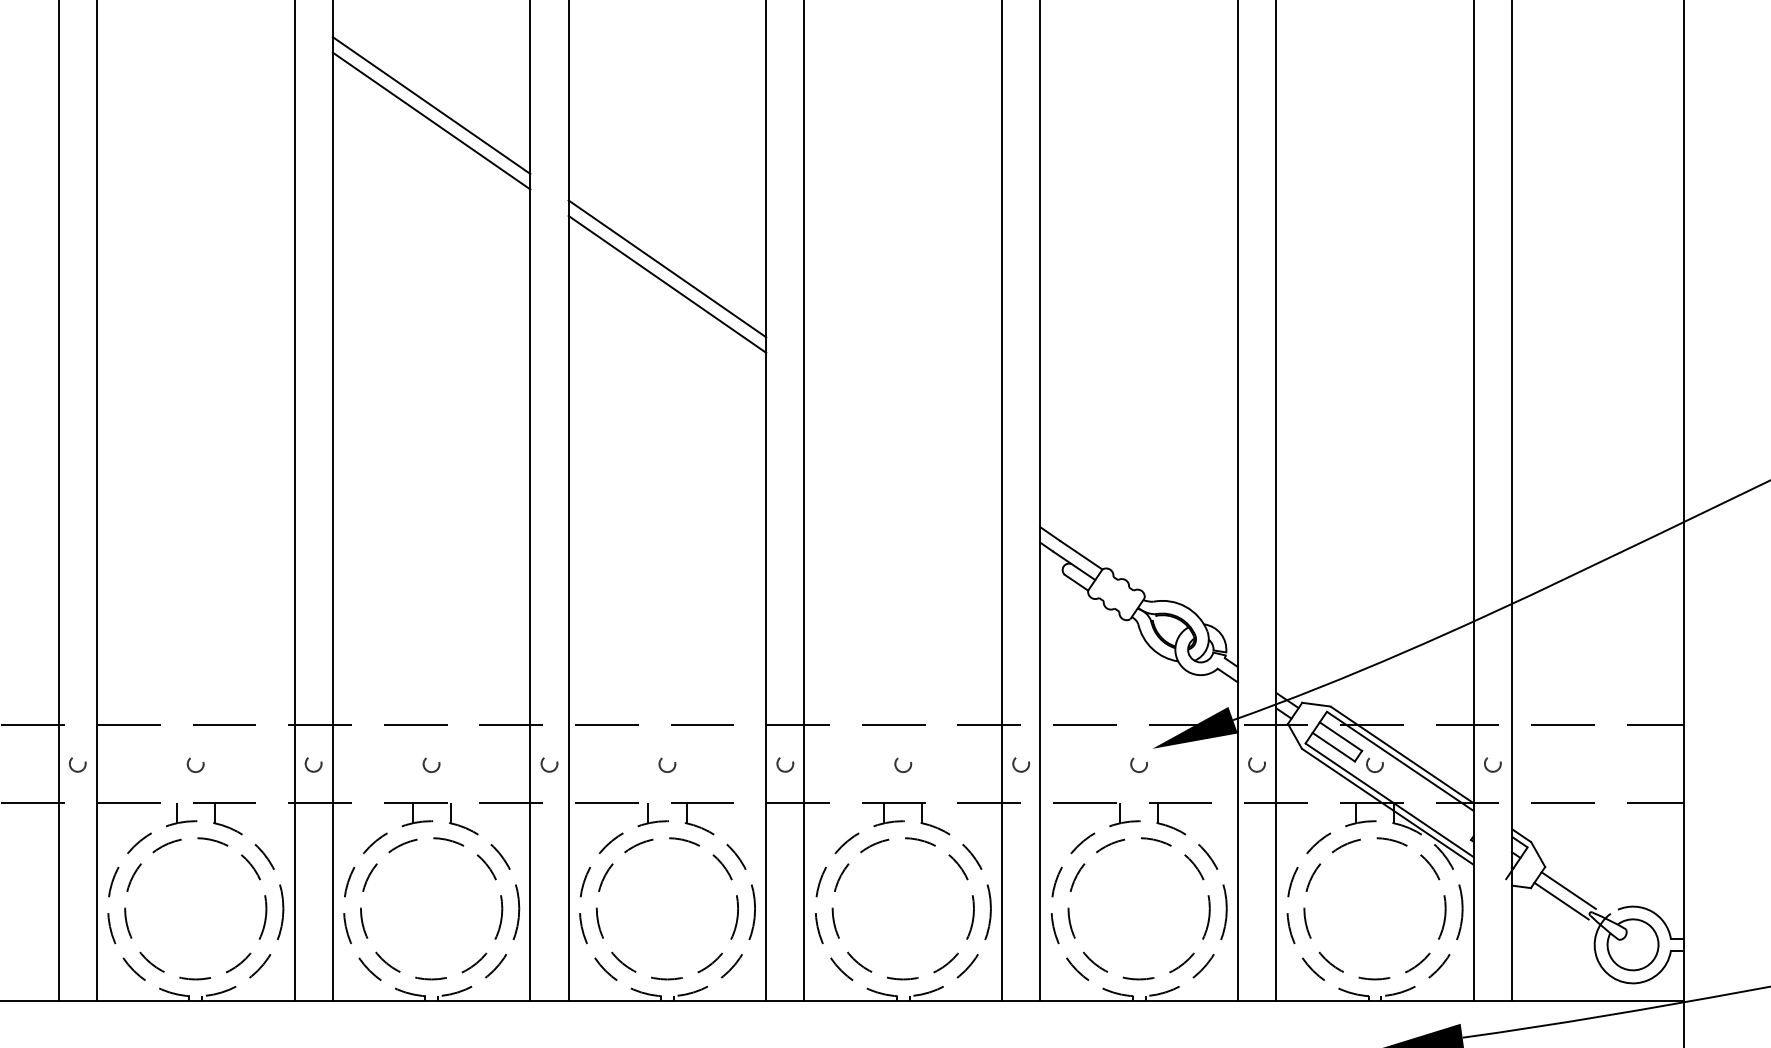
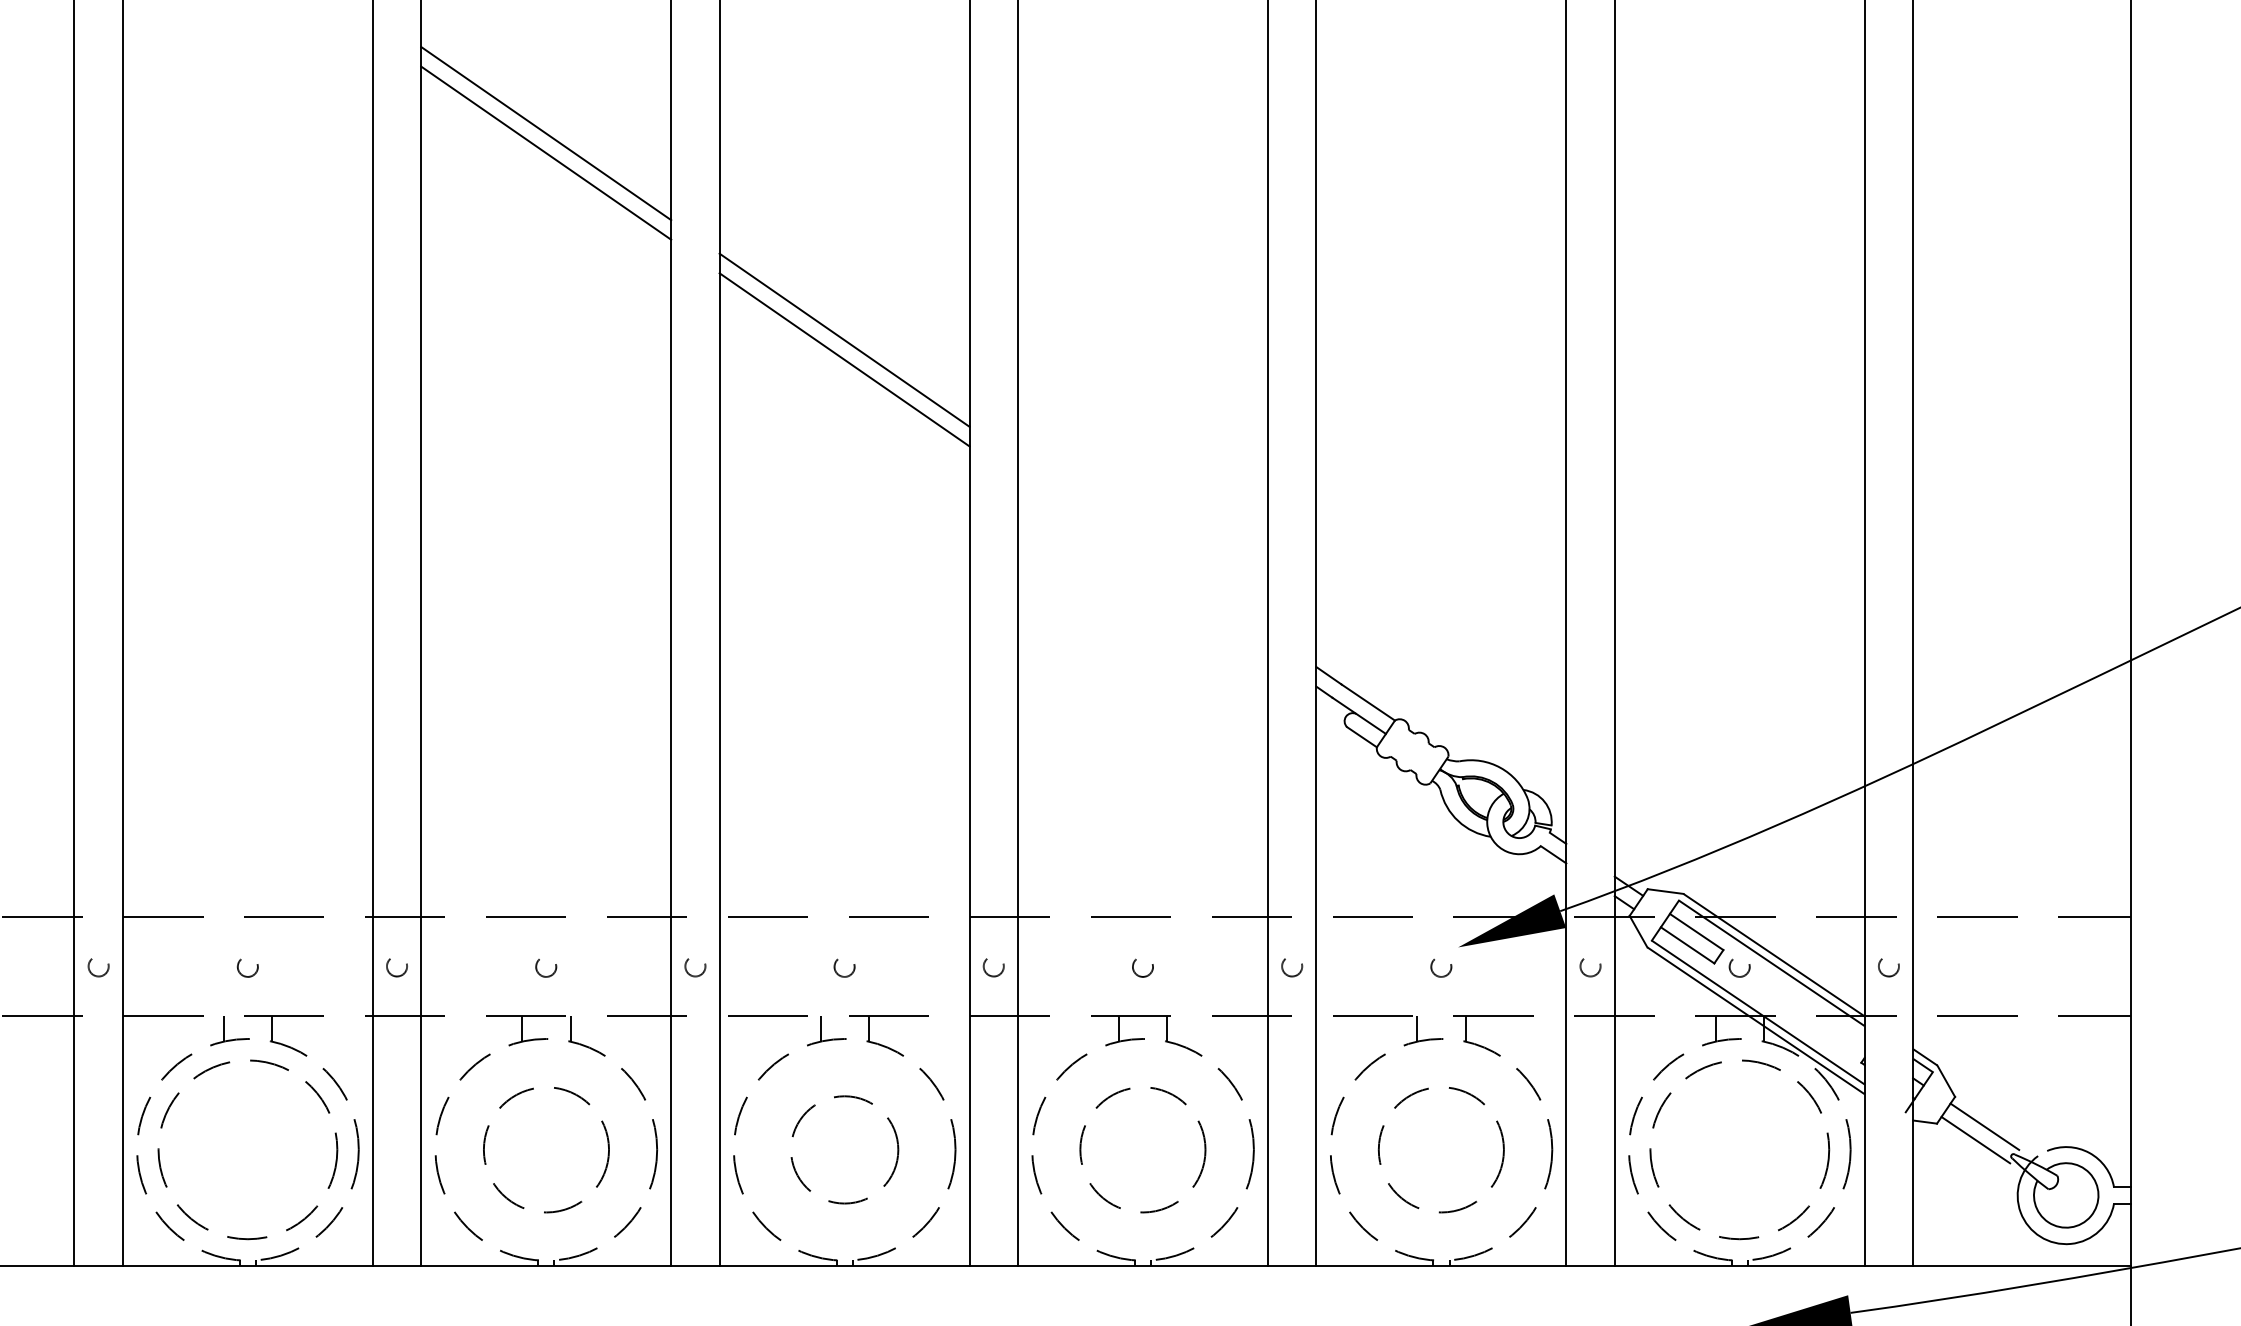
circle: (431, 908) -> (546, 1149), size x0.7
circle: (667, 908) -> (844, 1149), size x0.6
circle: (902, 908) -> (1142, 1149), size x0.7
circle: (1138, 908) -> (1440, 1149), size x0.7

